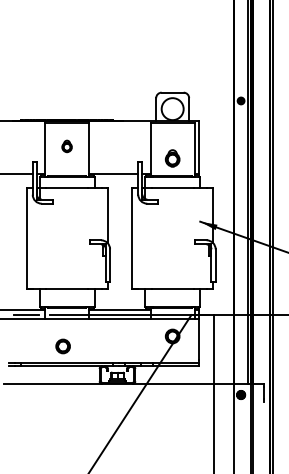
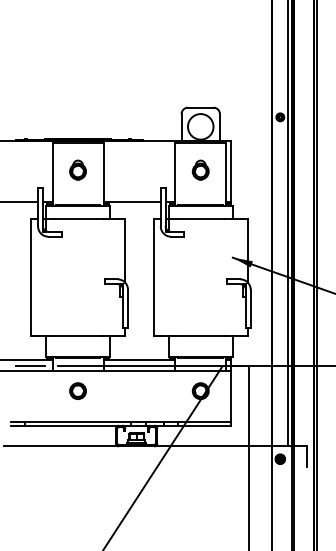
part: (66, 146) -> (77, 170), size x1.43
part: (172, 158) -> (200, 170), moved
part: (62, 346) -> (77, 391), moved

